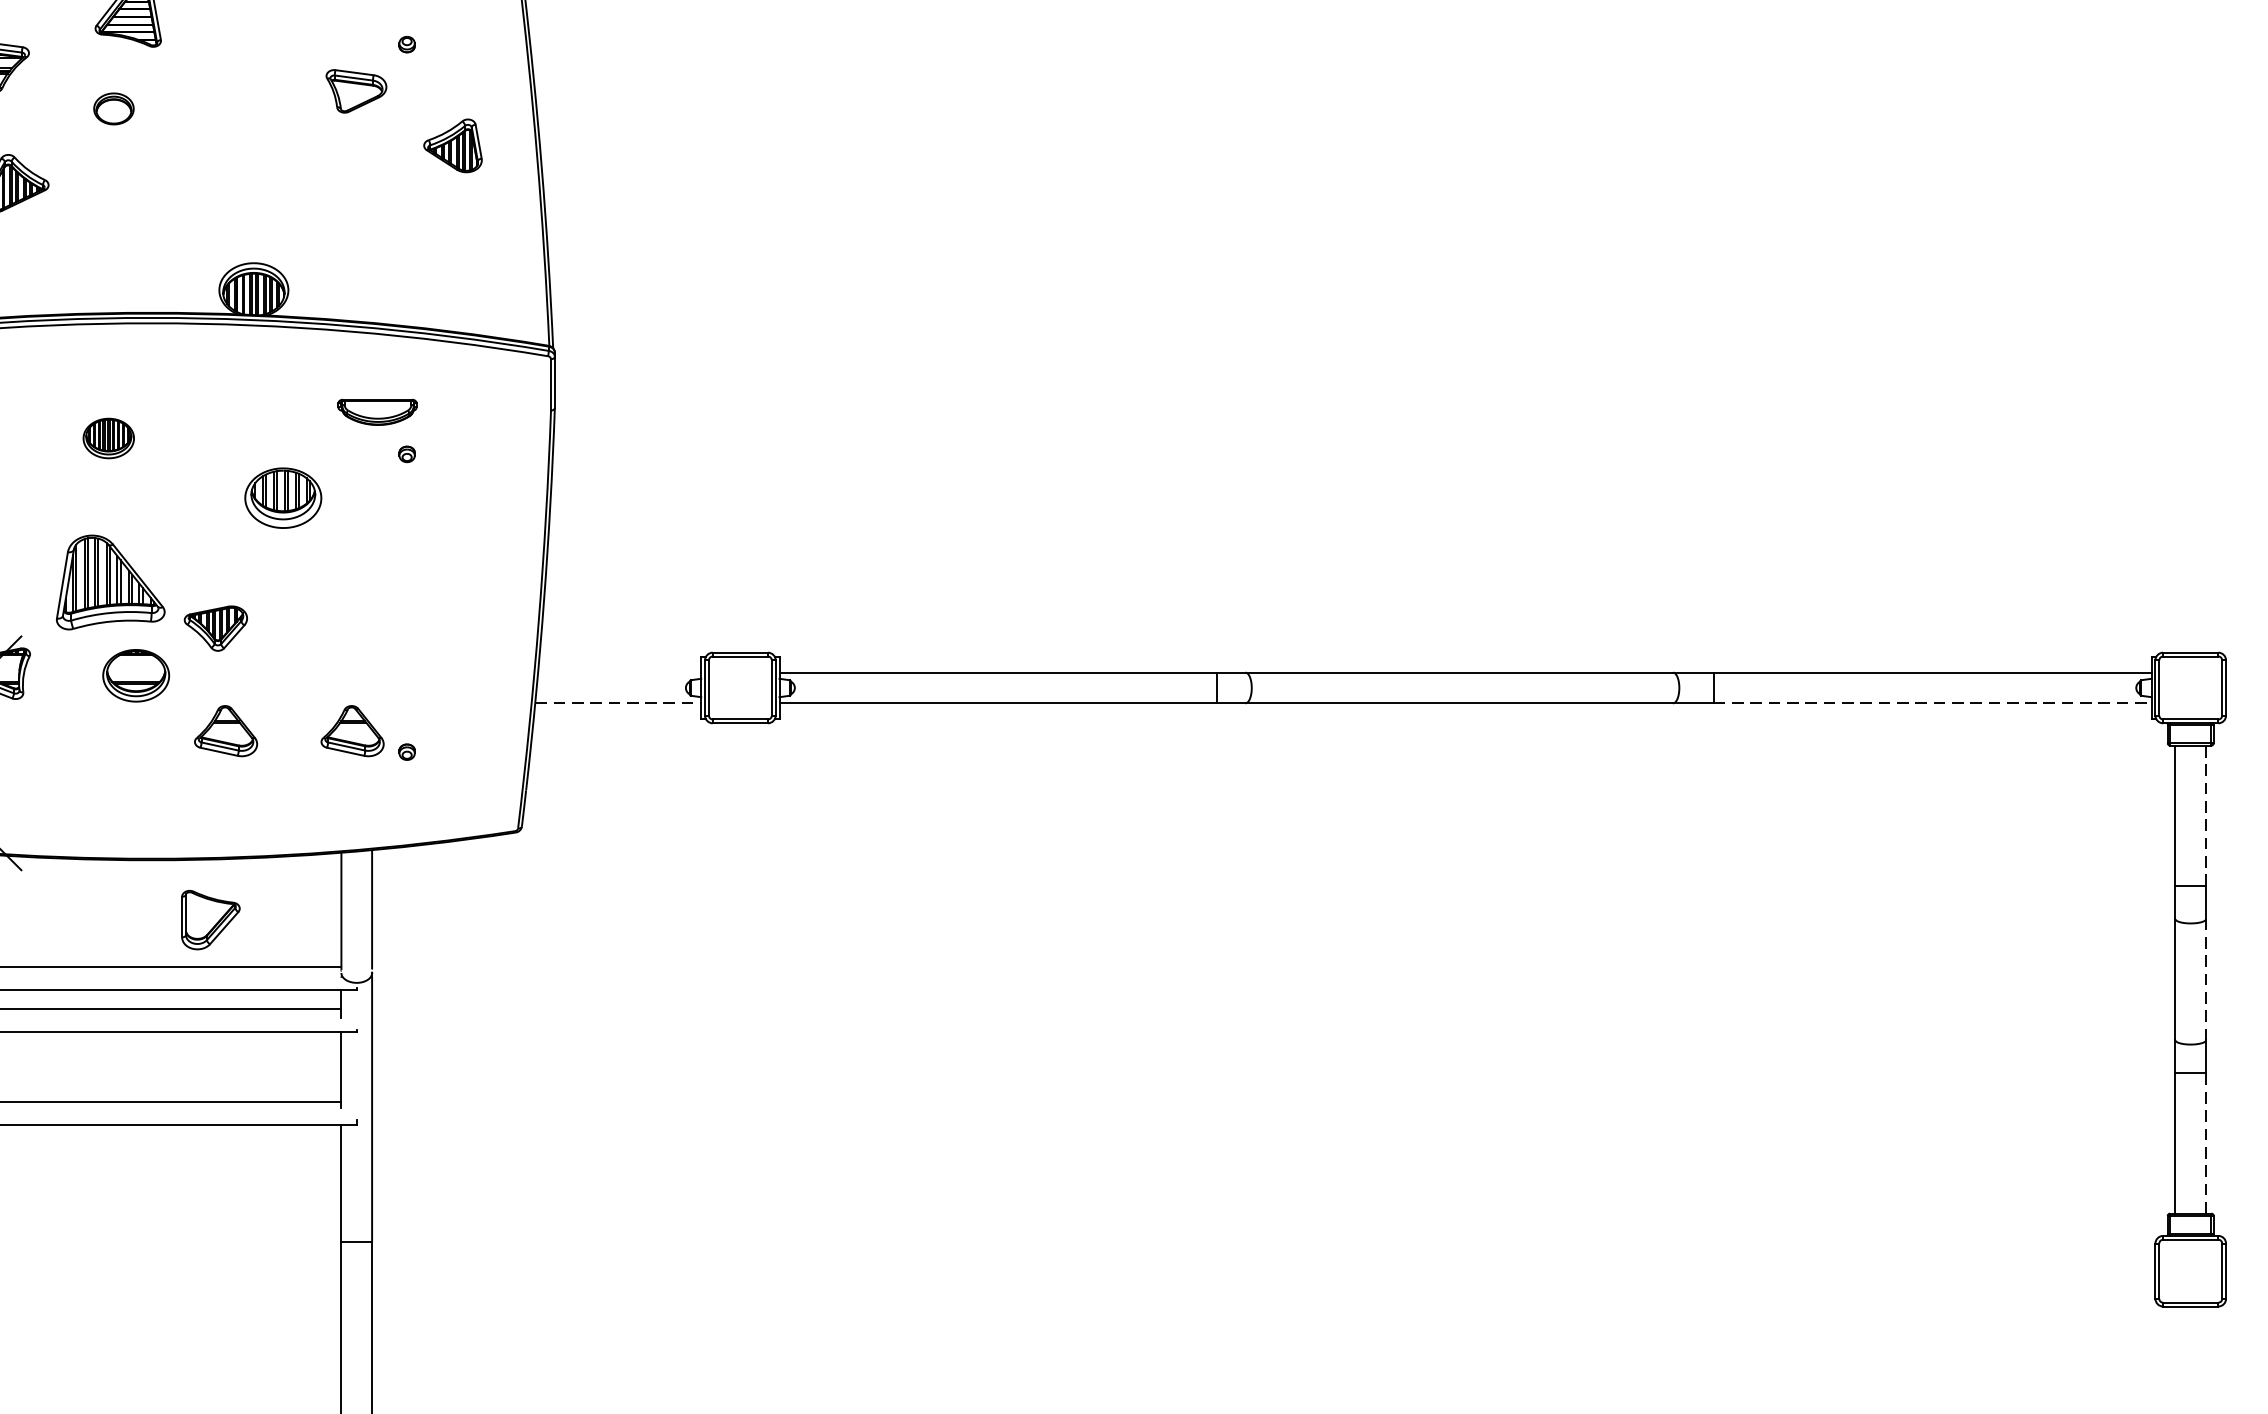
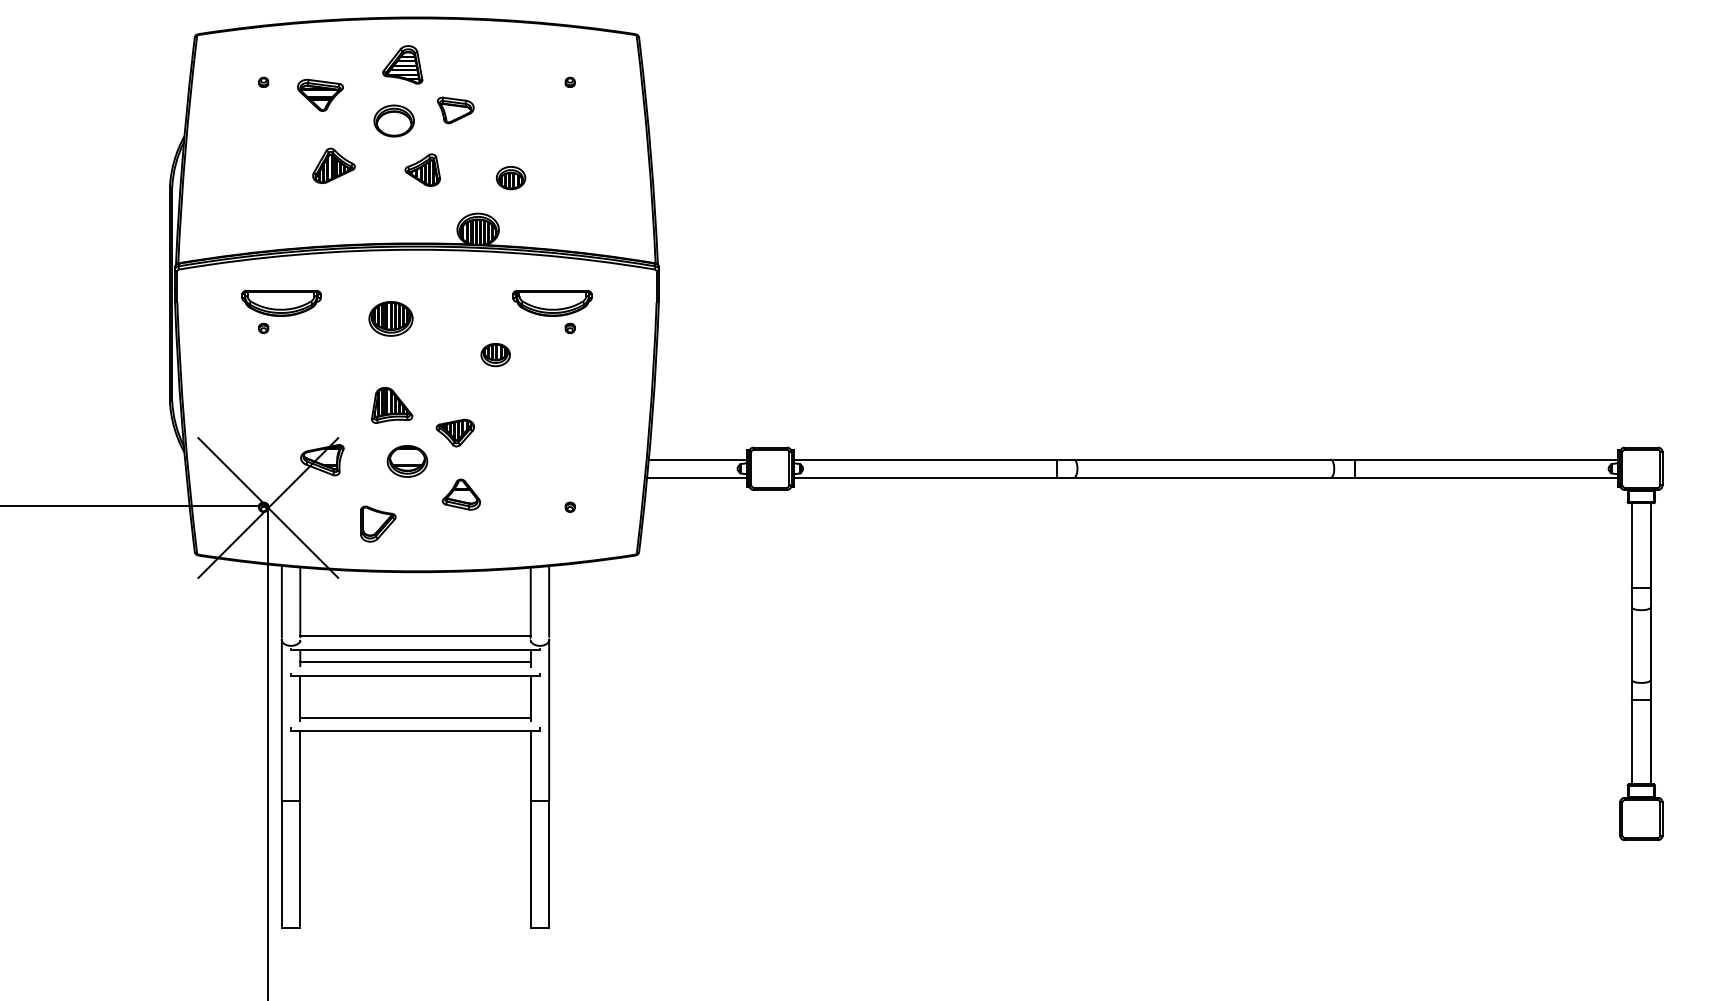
part: (356, 91) -> (455, 110), moved
part: (112, 108) -> (393, 120), size x1.67
part: (452, 144) -> (422, 169), moved
part: (307, 204) -> (510, 178), added
part: (377, 411) -> (552, 302), size x1.67
part: (107, 437) -> (390, 318), size x1.43
part: (282, 499) -> (495, 355), size x0.62
part: (109, 582) -> (391, 405), size x0.62
line: (619, 672) -> (697, 459), added
line: (617, 704) -> (696, 478), dashed -> solid
line: (1932, 704) -> (1486, 478), dashed -> solid
part: (351, 730) -> (536, 494), removed
line: (2205, 815) -> (1650, 545), dashed -> solid
part: (211, 918) -> (378, 523), moved
line: (2205, 978) -> (1650, 643), dashed -> solid
line: (2205, 1142) -> (1650, 741), dashed -> solid

